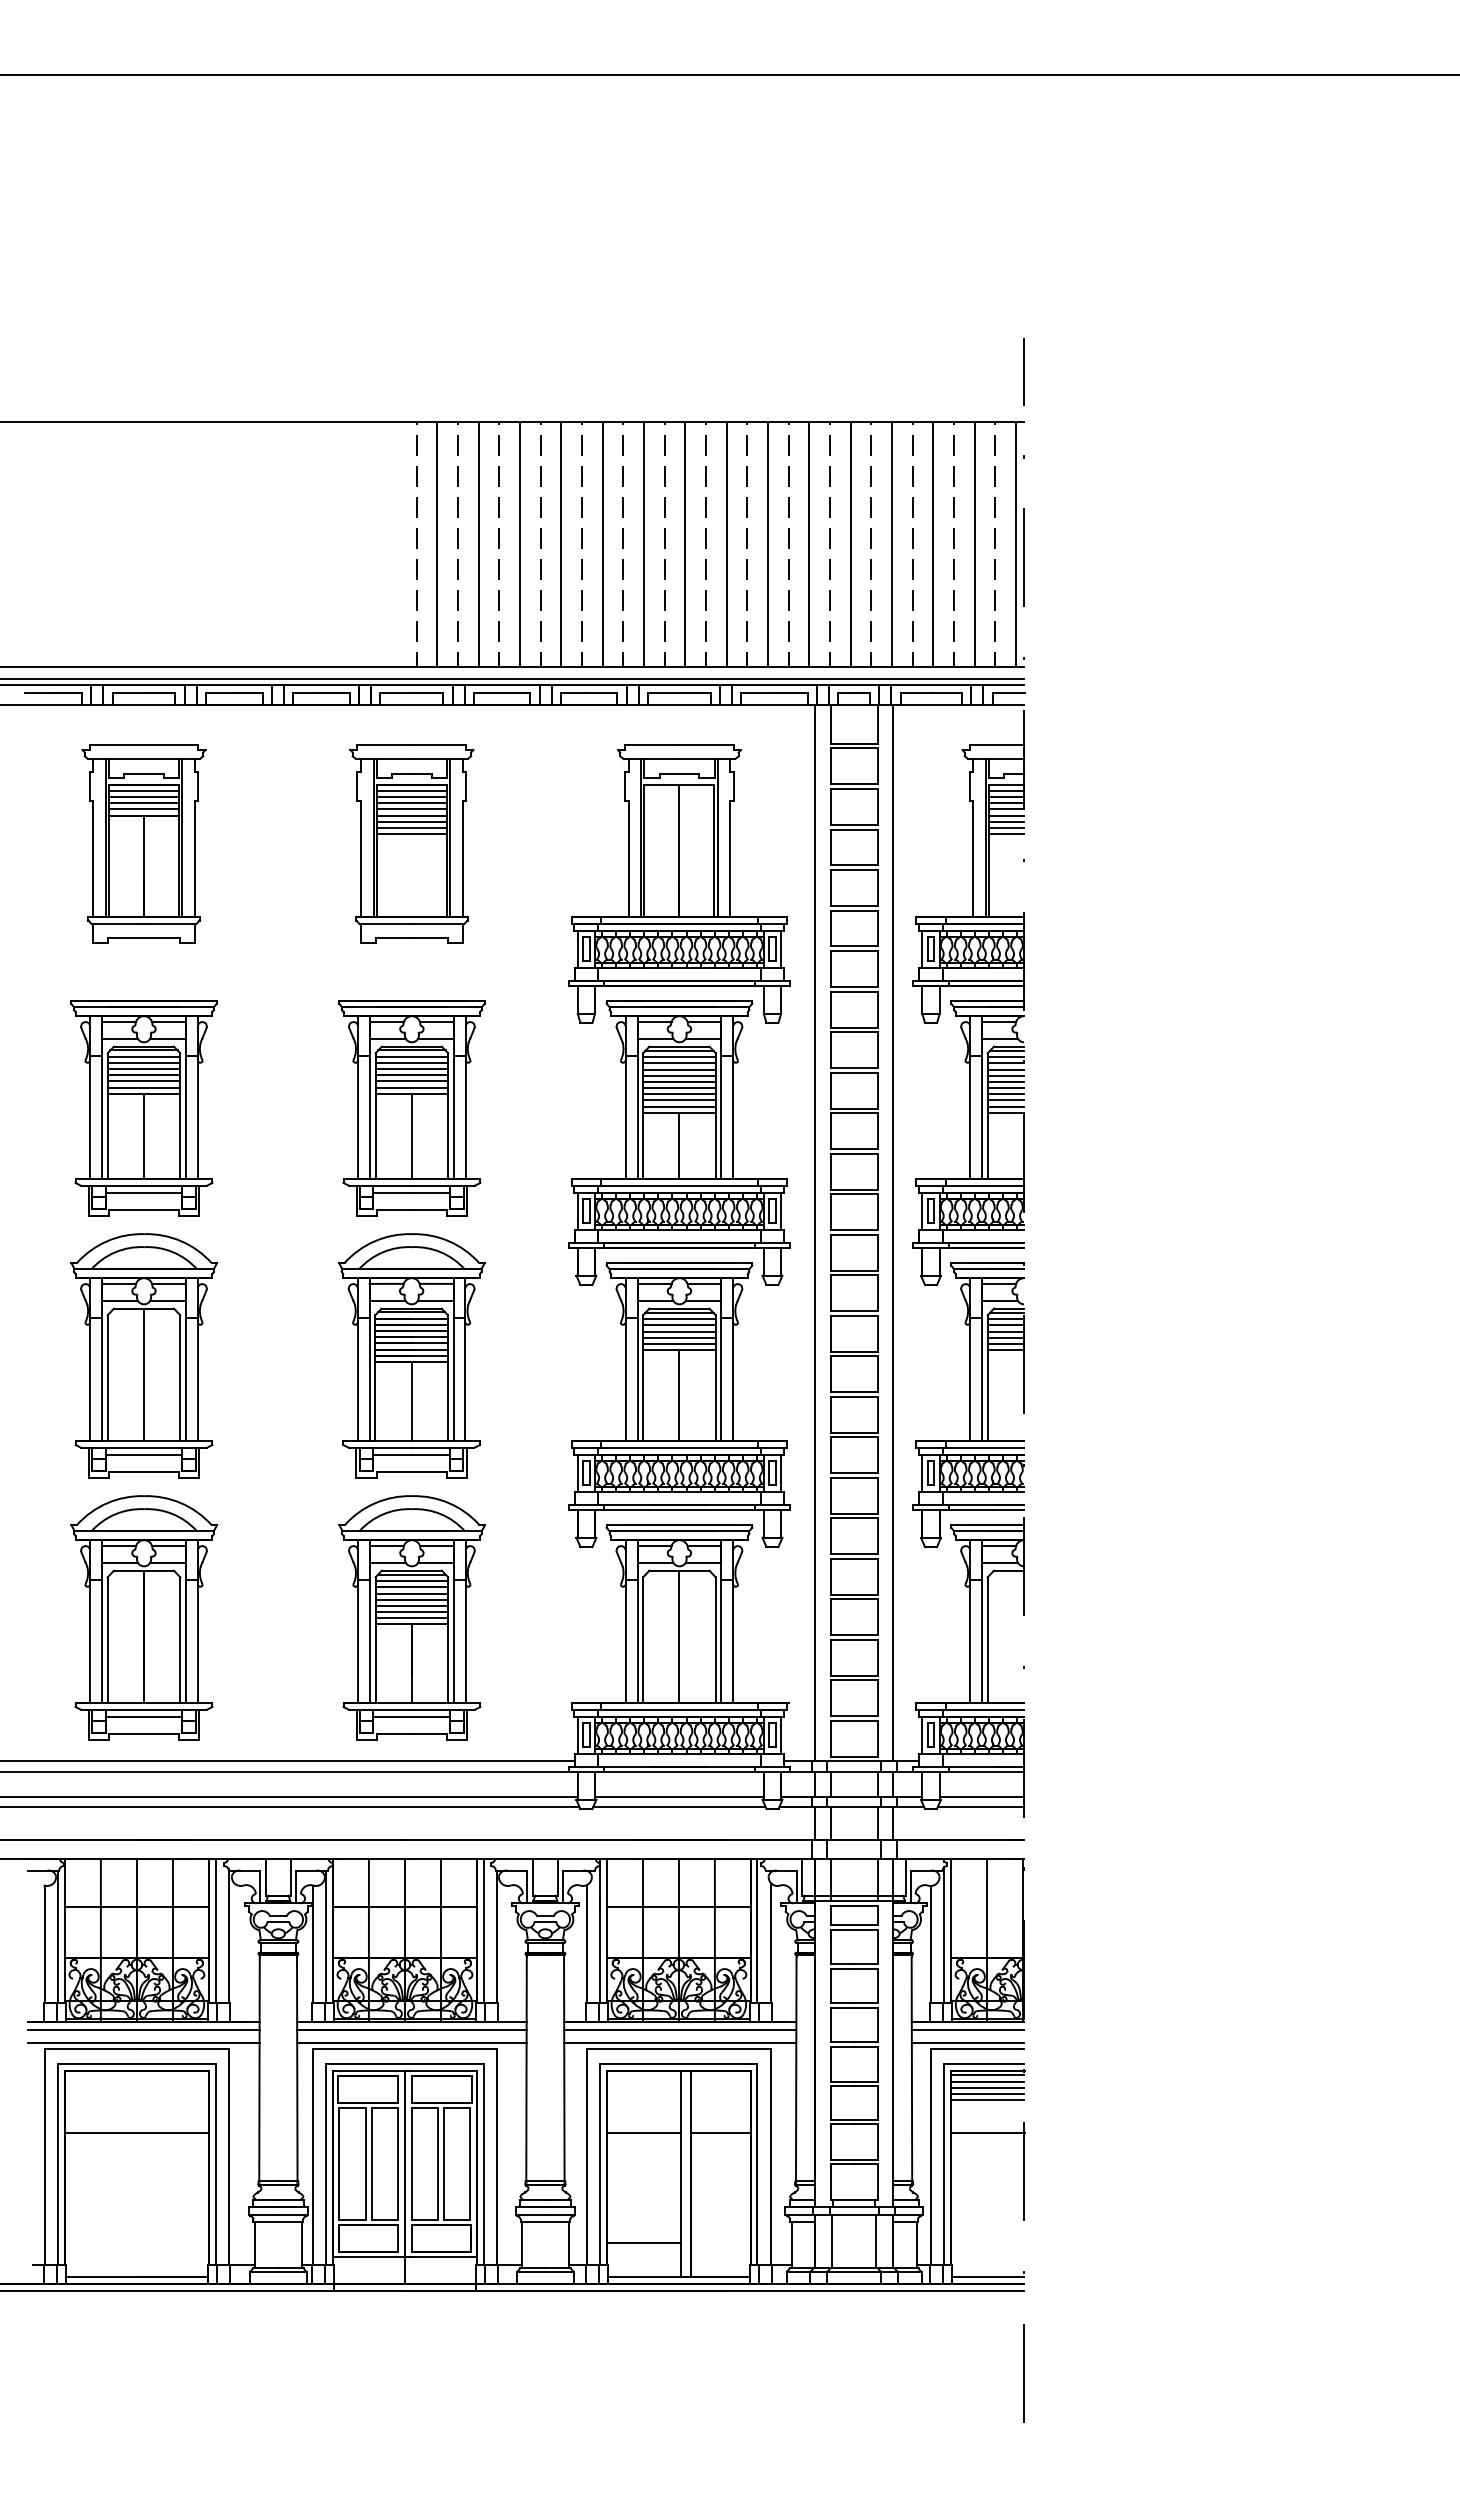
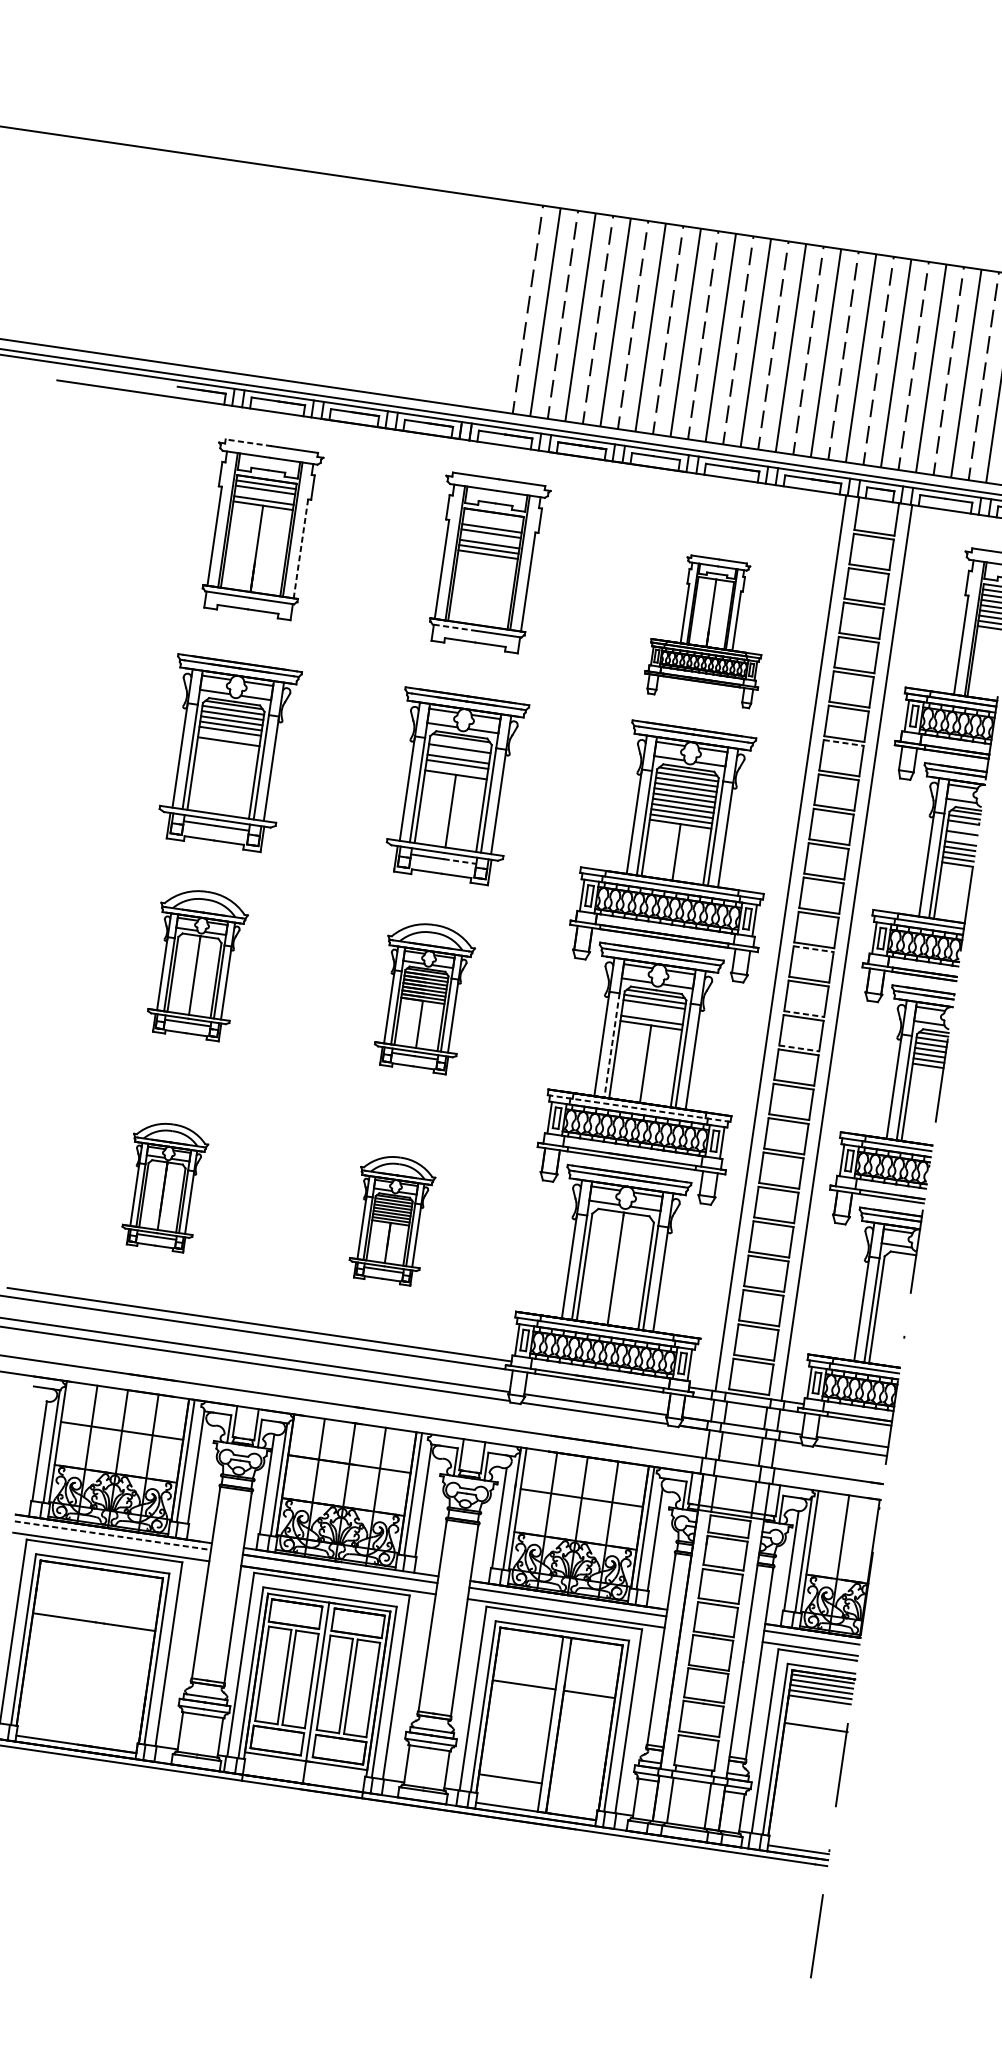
line: (116, 745) -> (248, 442), solid -> dashed
line: (411, 790) -> (493, 517), removed
line: (411, 797) -> (492, 523), removed
line: (144, 803) -> (265, 495), removed
line: (411, 815) -> (490, 538), removed
line: (194, 859) -> (300, 549), solid -> dashed
part: (679, 883) -> (709, 629), size x0.6
line: (385, 924) -> (454, 628), solid -> dashed
line: (854, 991) -> (844, 742), solid -> dashed
line: (411, 1056) -> (460, 743), removed
line: (411, 1069) -> (458, 754), removed
line: (1005, 1069) -> (962, 827), removed
line: (1005, 1081) -> (961, 837), removed
line: (143, 1087) -> (229, 736), removed
line: (411, 1087) -> (456, 769), removed
line: (143, 1136) -> (223, 777), removed
line: (431, 1193) -> (460, 861), solid -> dashed
line: (854, 1234) -> (814, 949), solid -> dashed
line: (854, 1311) -> (804, 1014), solid -> dashed
line: (679, 1331) -> (653, 1009), removed
line: (679, 1337) -> (652, 1014), removed
line: (854, 1351) -> (799, 1048), solid -> dashed
part: (144, 1355) -> (196, 963), size x0.7
part: (411, 1355) -> (423, 996), size x0.7
line: (637, 1379) -> (612, 1045), solid -> dashed
line: (679, 1447) -> (639, 1108), solid -> dashed
part: (144, 1617) -> (164, 1186), size x0.6
part: (411, 1617) -> (390, 1219), size x0.6
line: (143, 2029) -> (112, 1535), solid -> dashed

